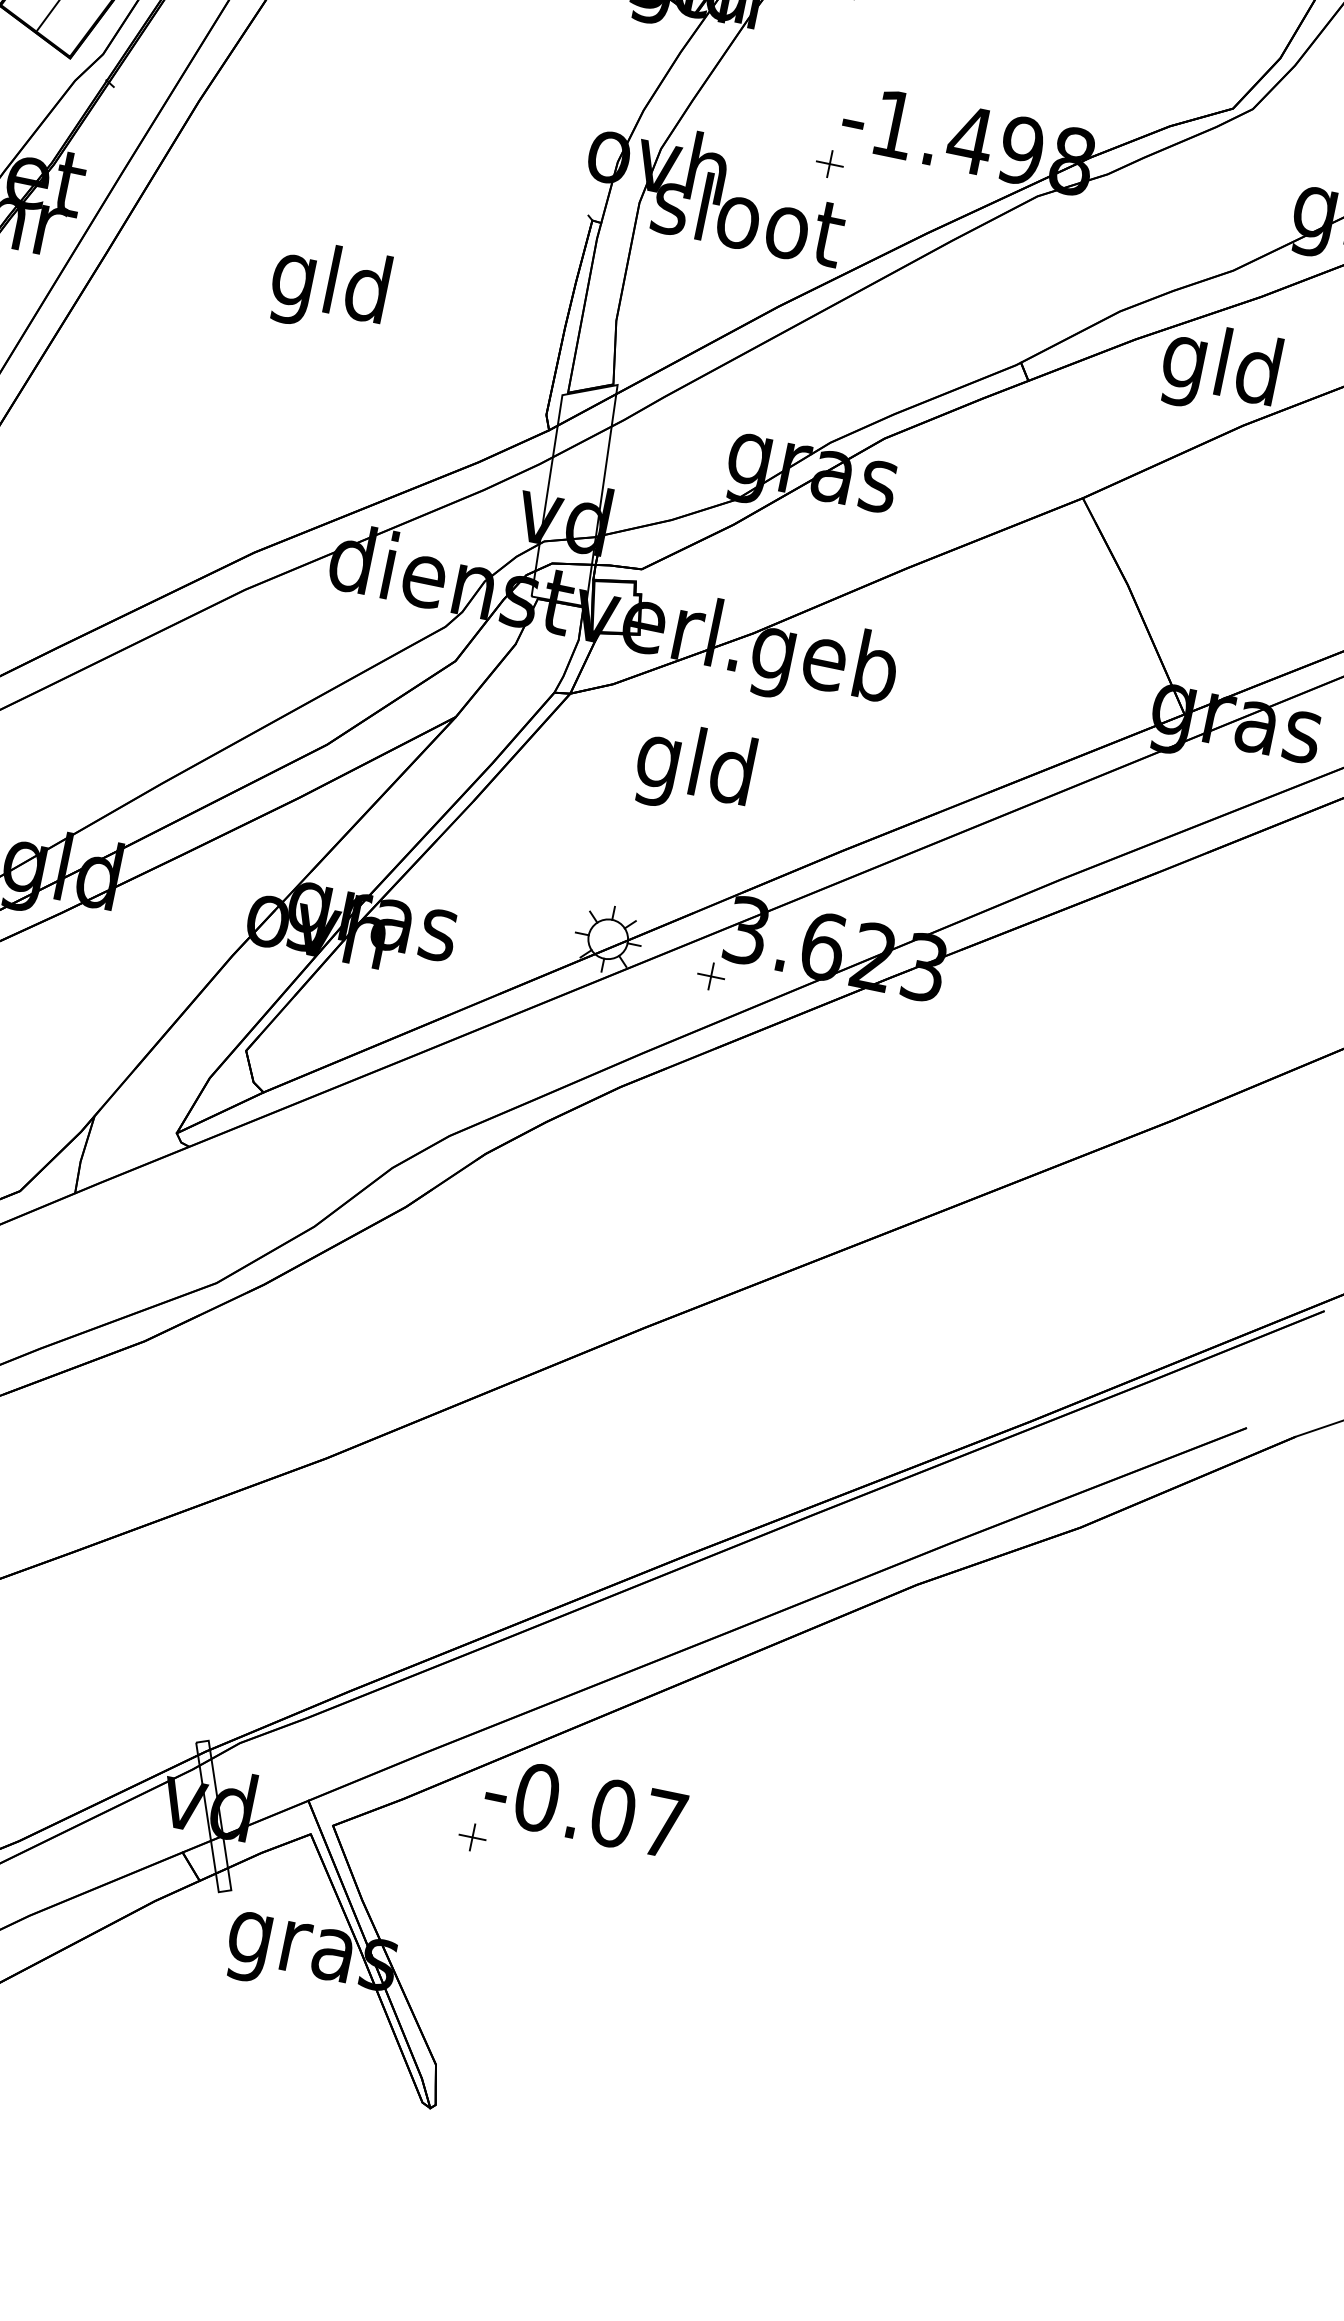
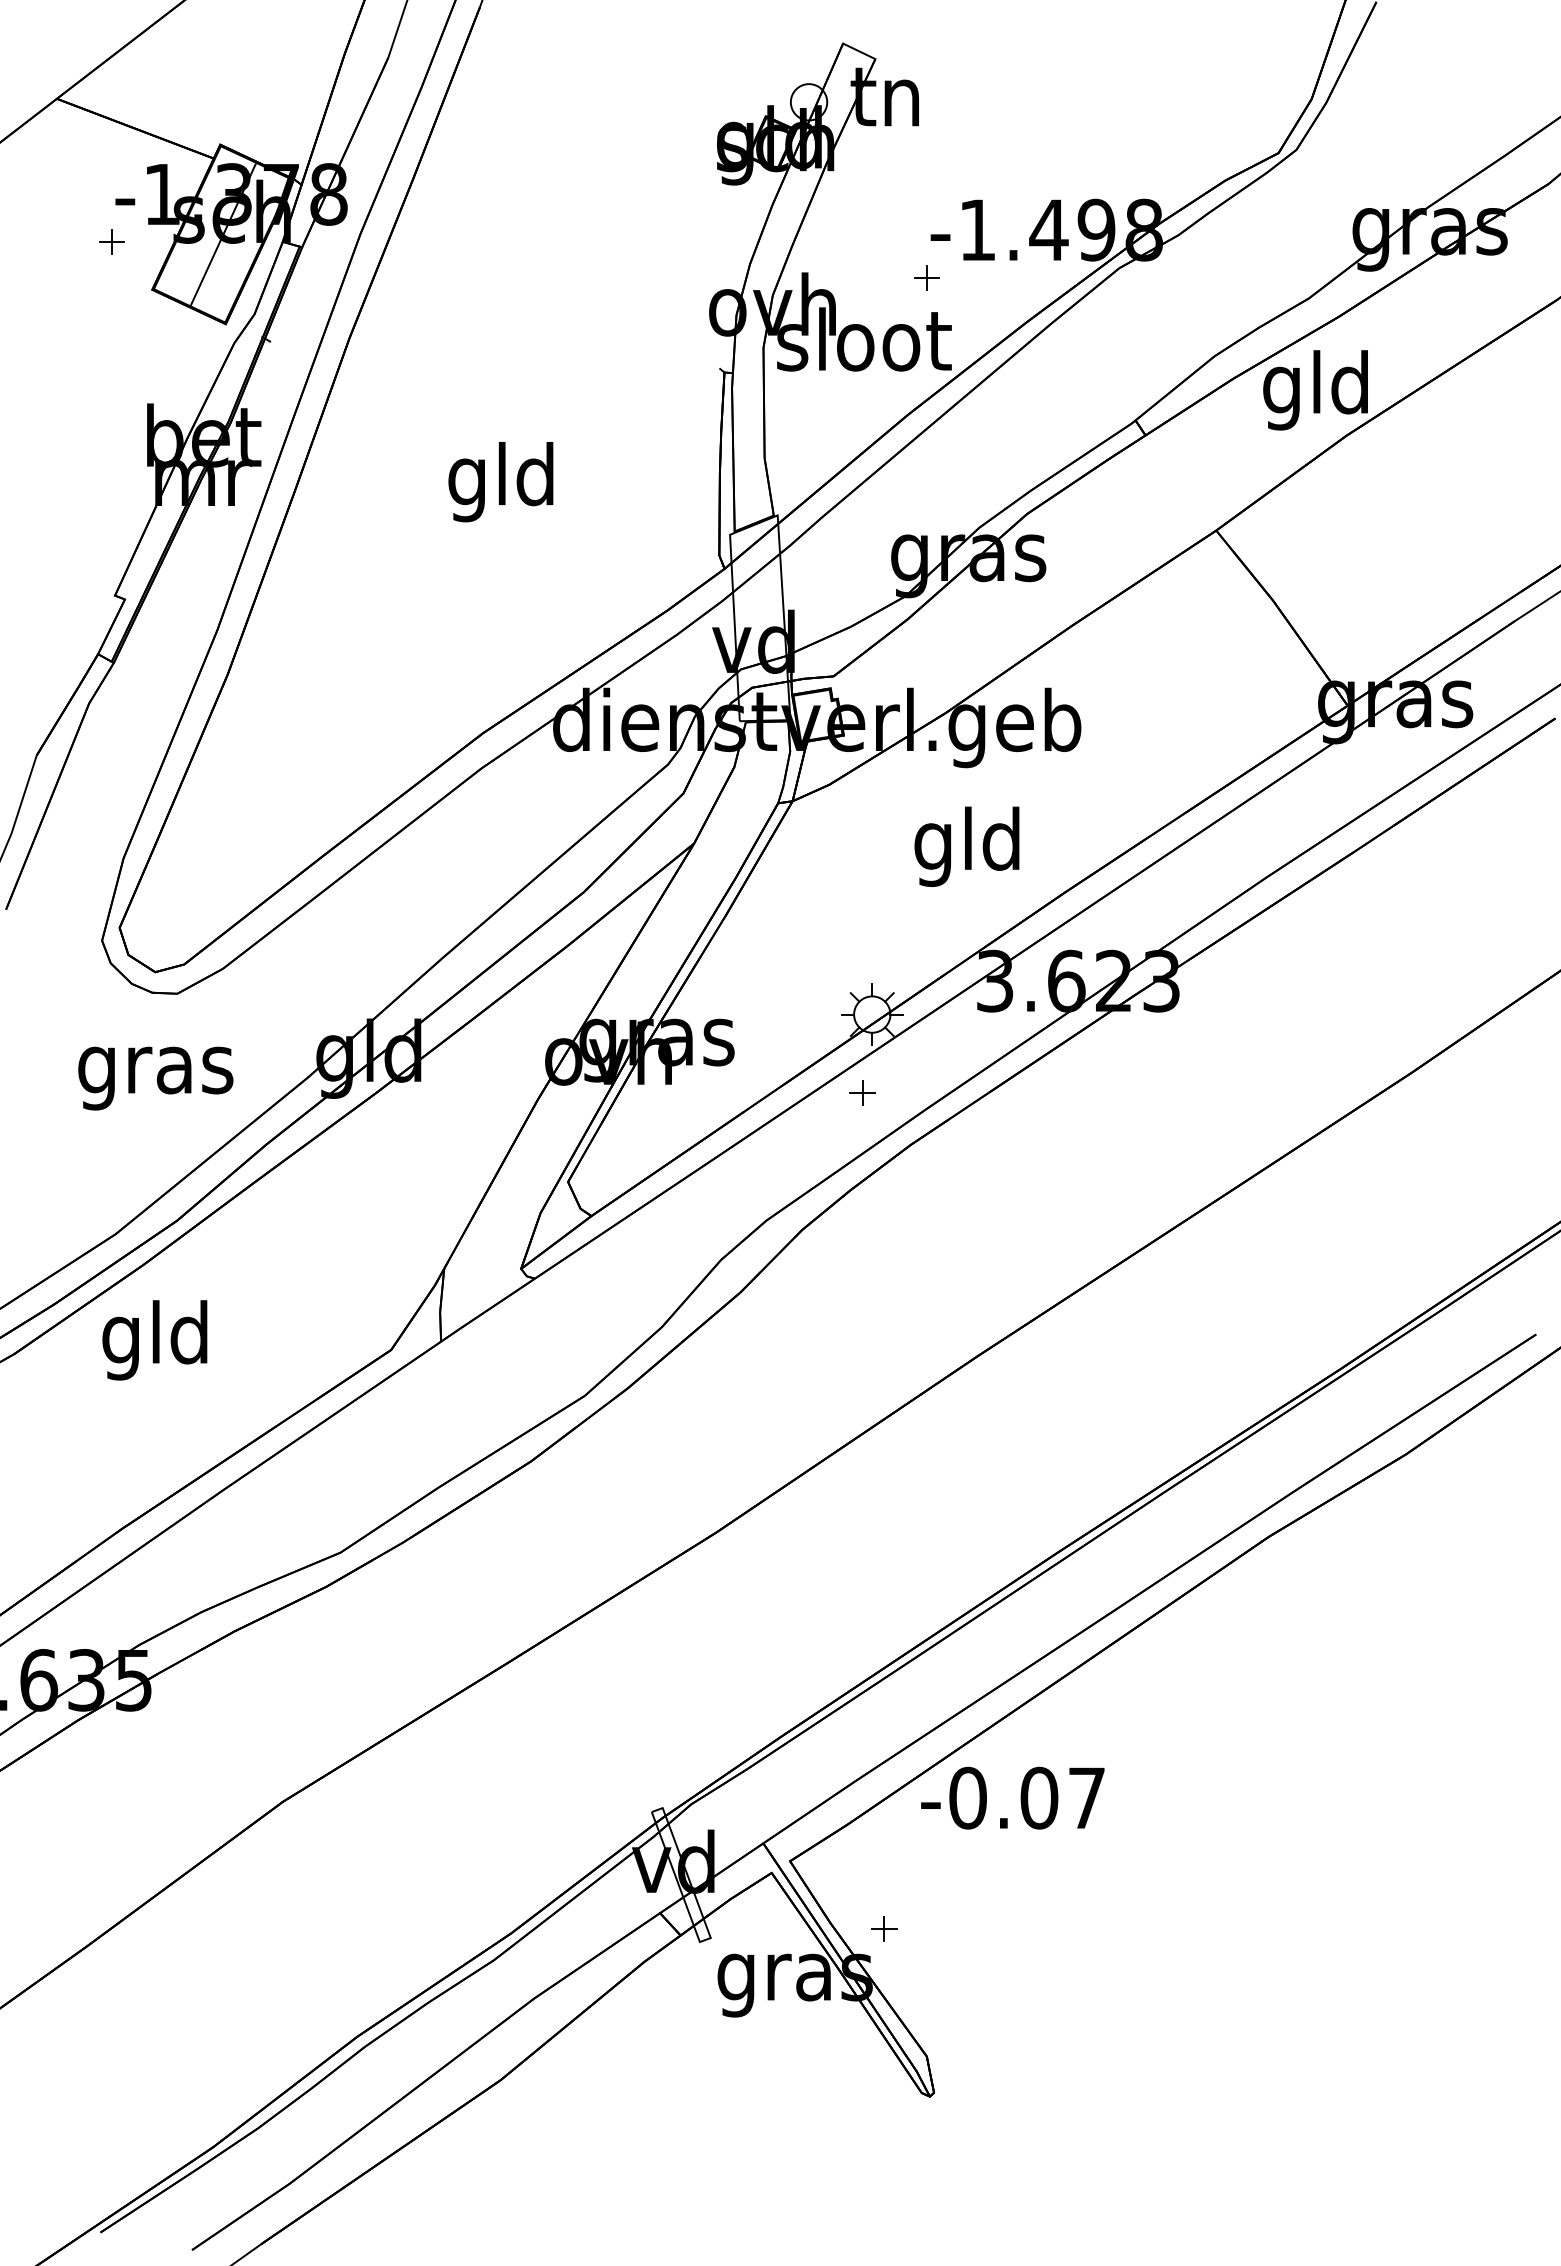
text: (693, 769) -> (966, 846), moved
part: (711, 976) -> (862, 1092), moved
part: (472, 1837) -> (884, 1928), moved

